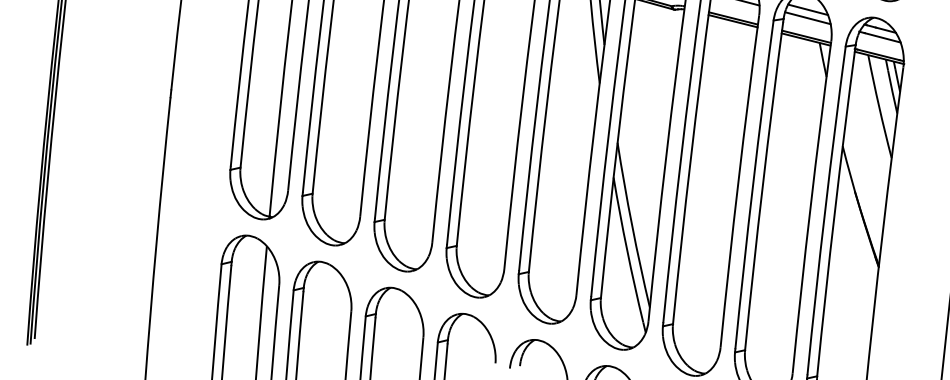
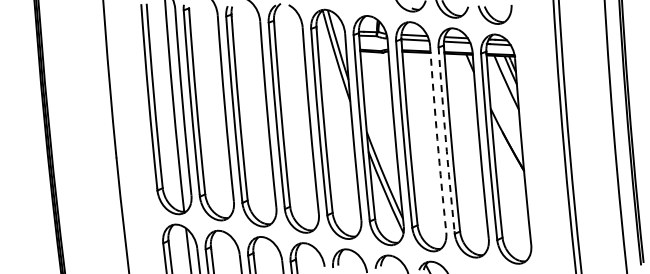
arc: (738, 181) -> (437, 139), solid -> dashed
arc: (752, 183) -> (445, 139), solid -> dashed

